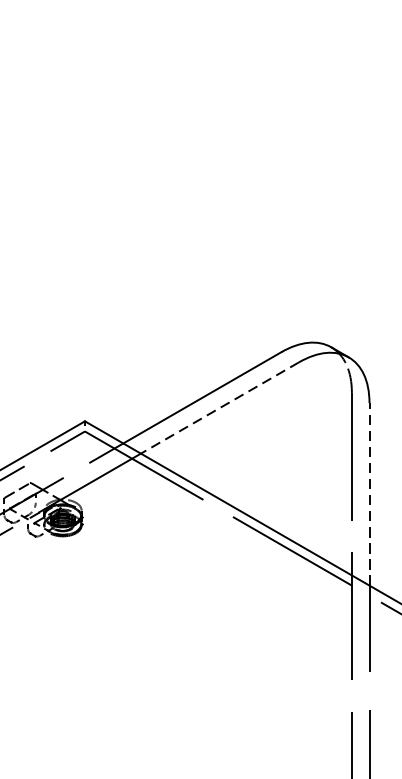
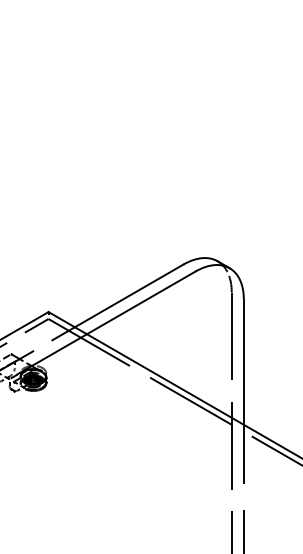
line: (220, 407) -> (141, 302), dashed -> solid
line: (369, 494) -> (243, 362), dashed -> solid

